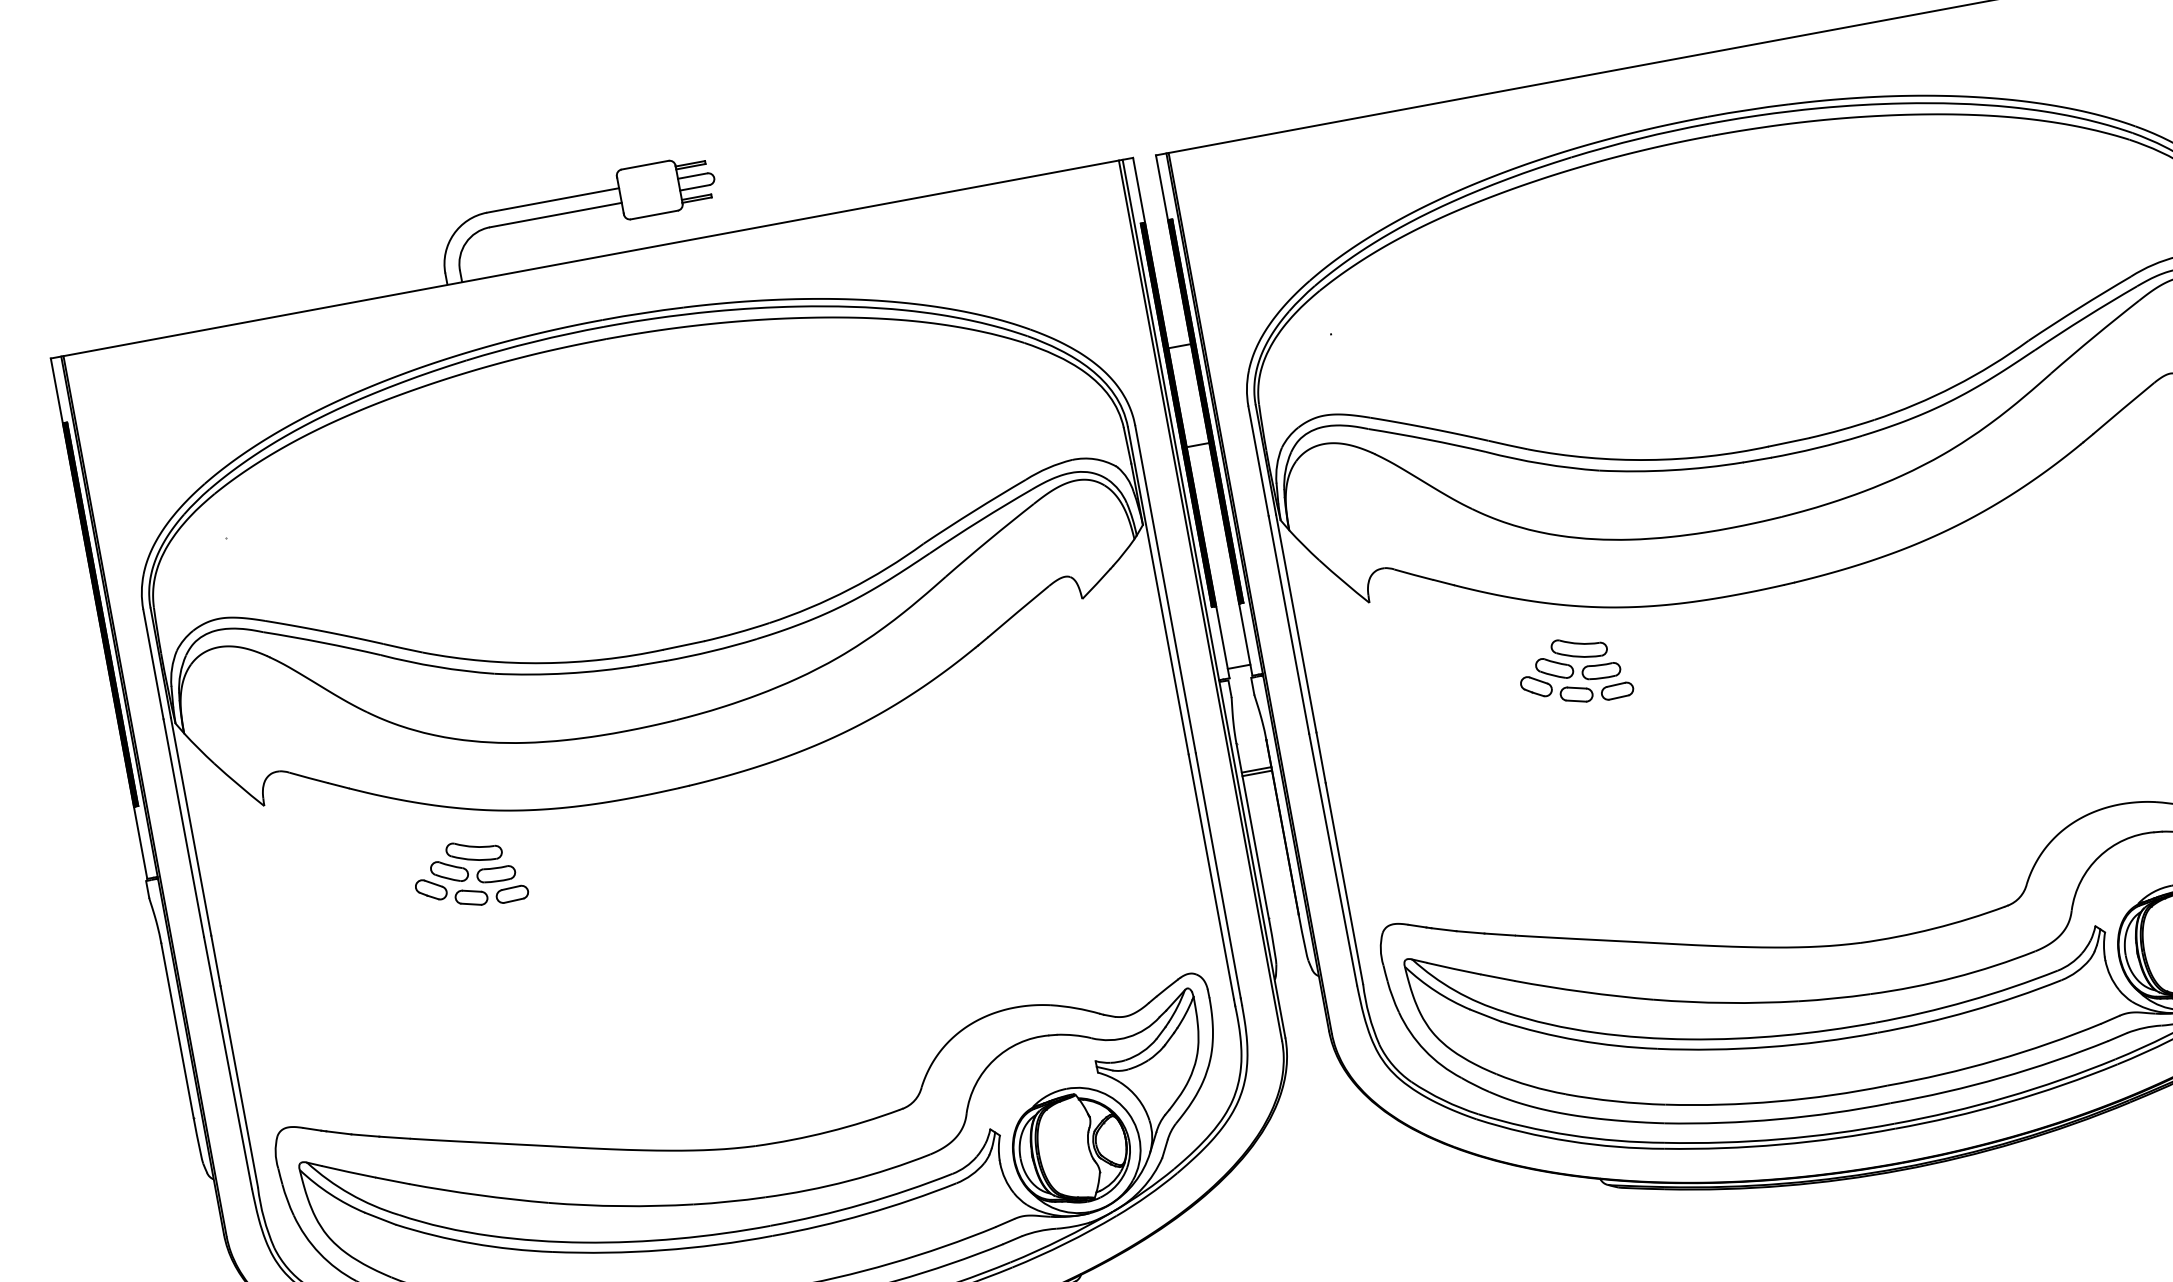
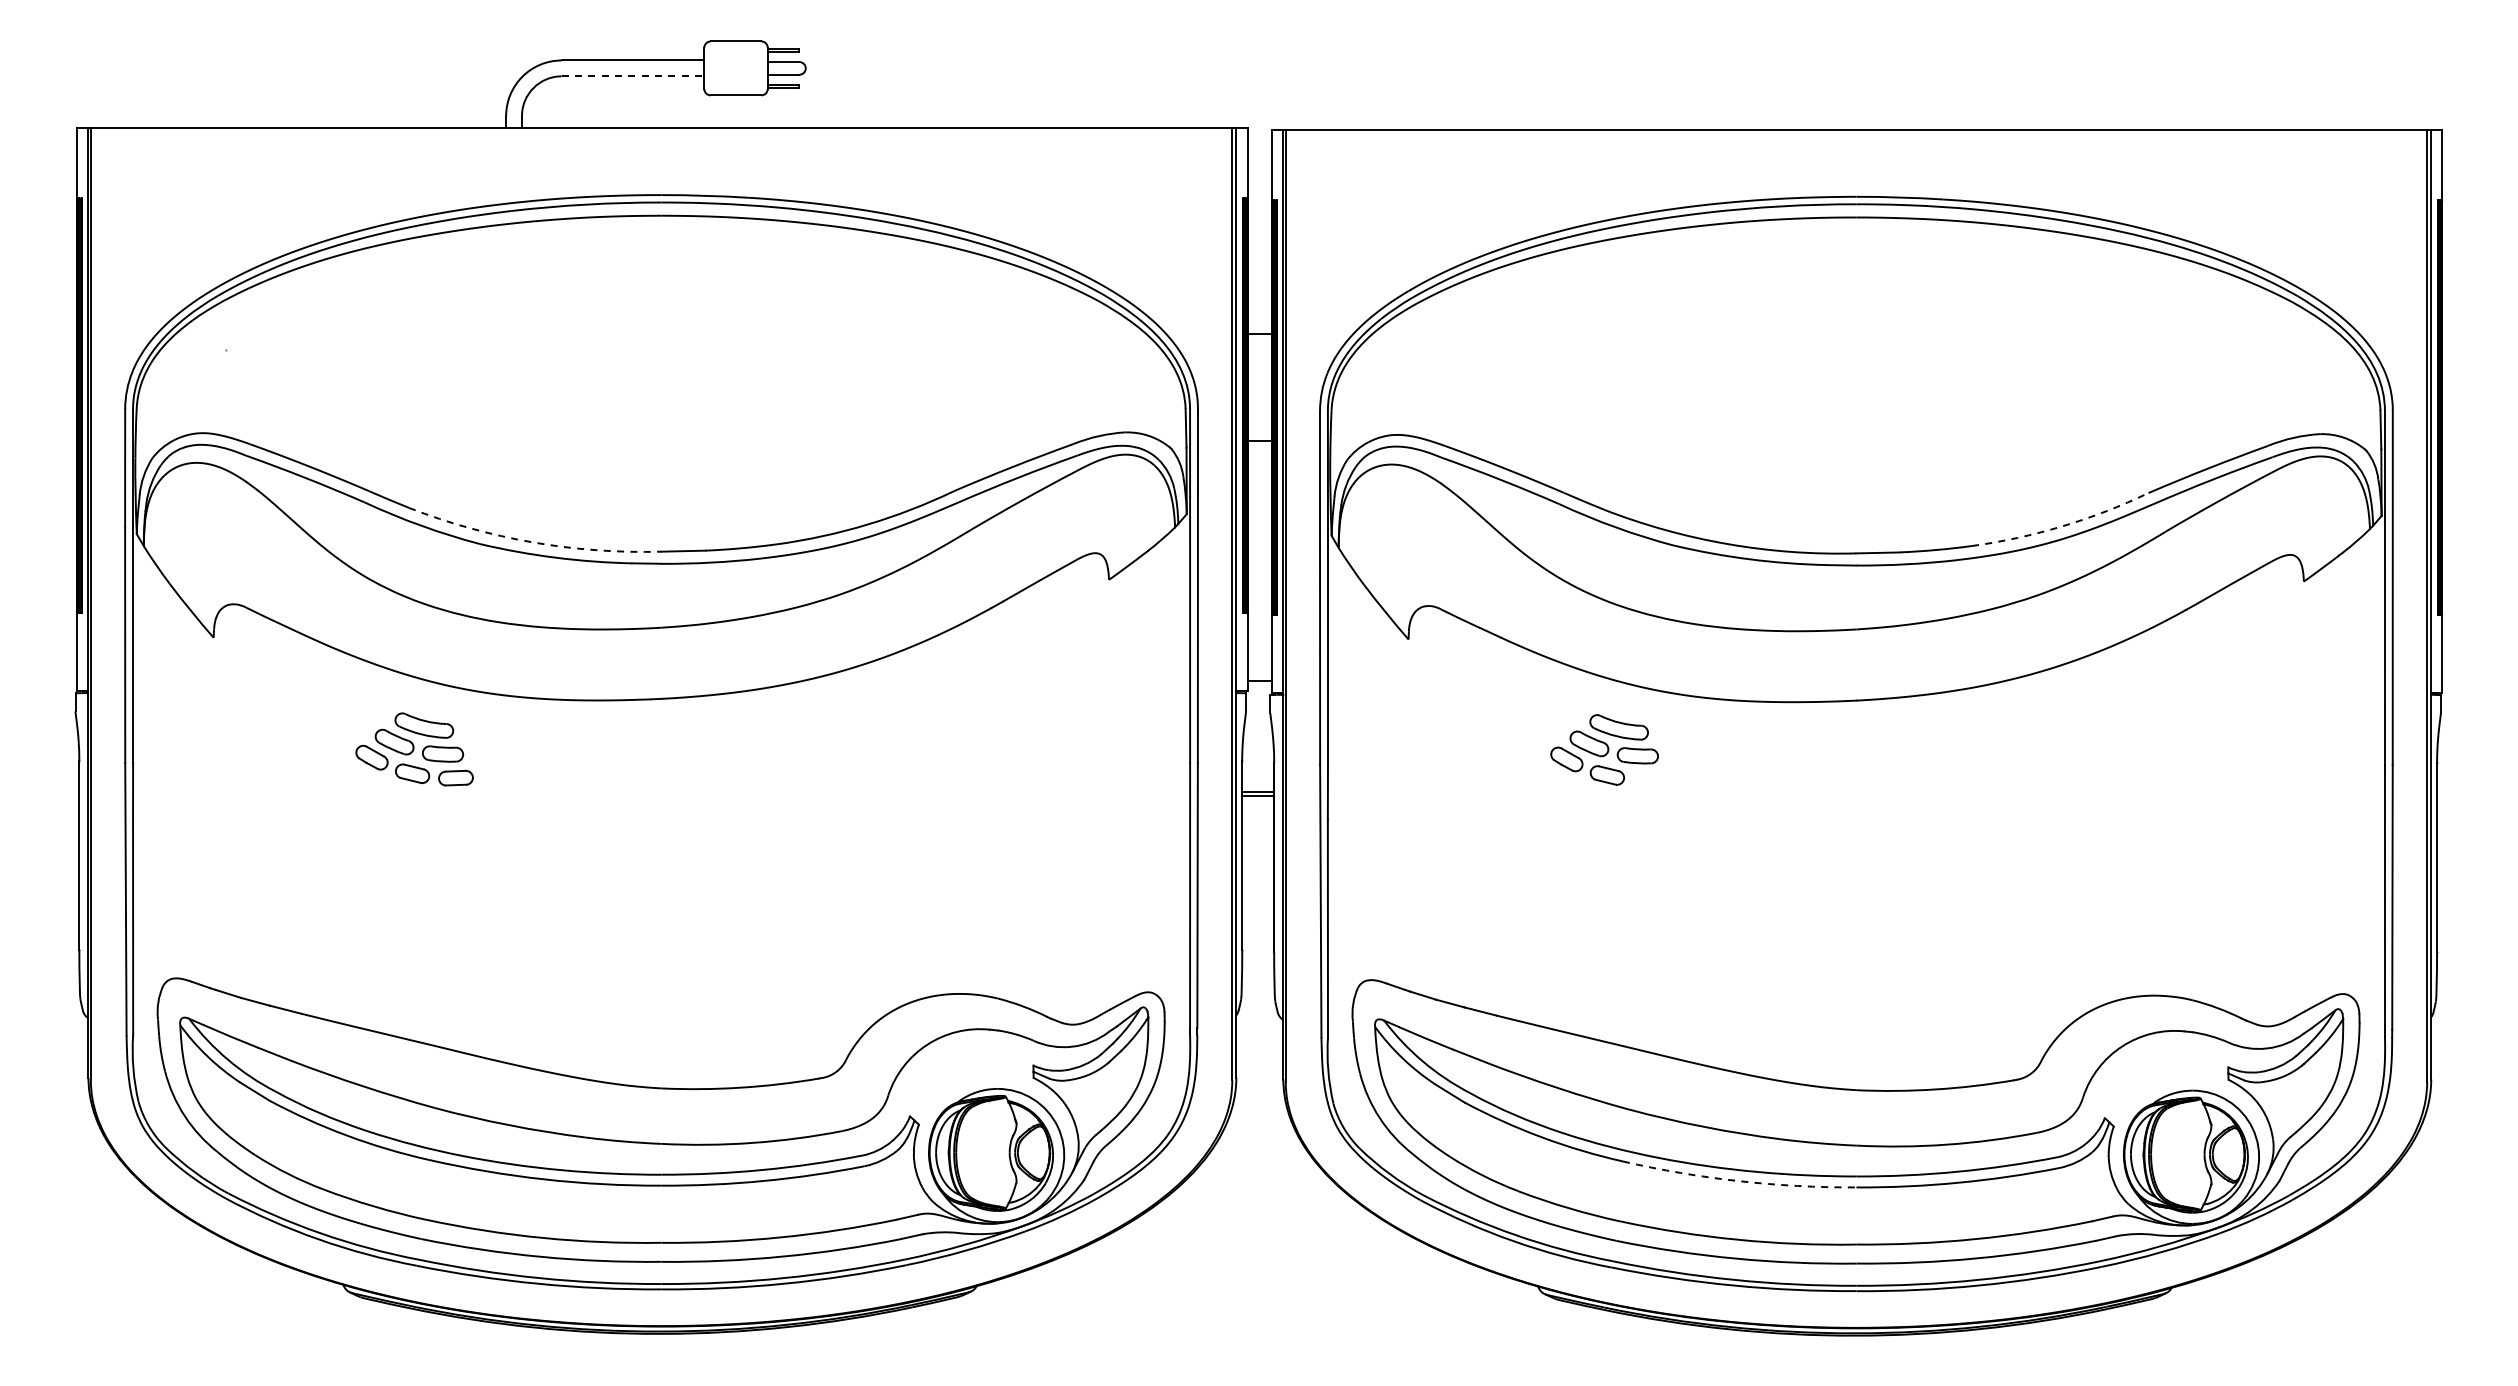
line: (556, 215) -> (633, 76), solid -> dashed
arc: (1954, 386) -> (2062, 526), solid -> dashed
arc: (543, 663) -> (533, 542), solid -> dashed
part: (1617, 690) -> (1650, 779), removed
arc: (1767, 1047) -> (1738, 1181), solid -> dashed

